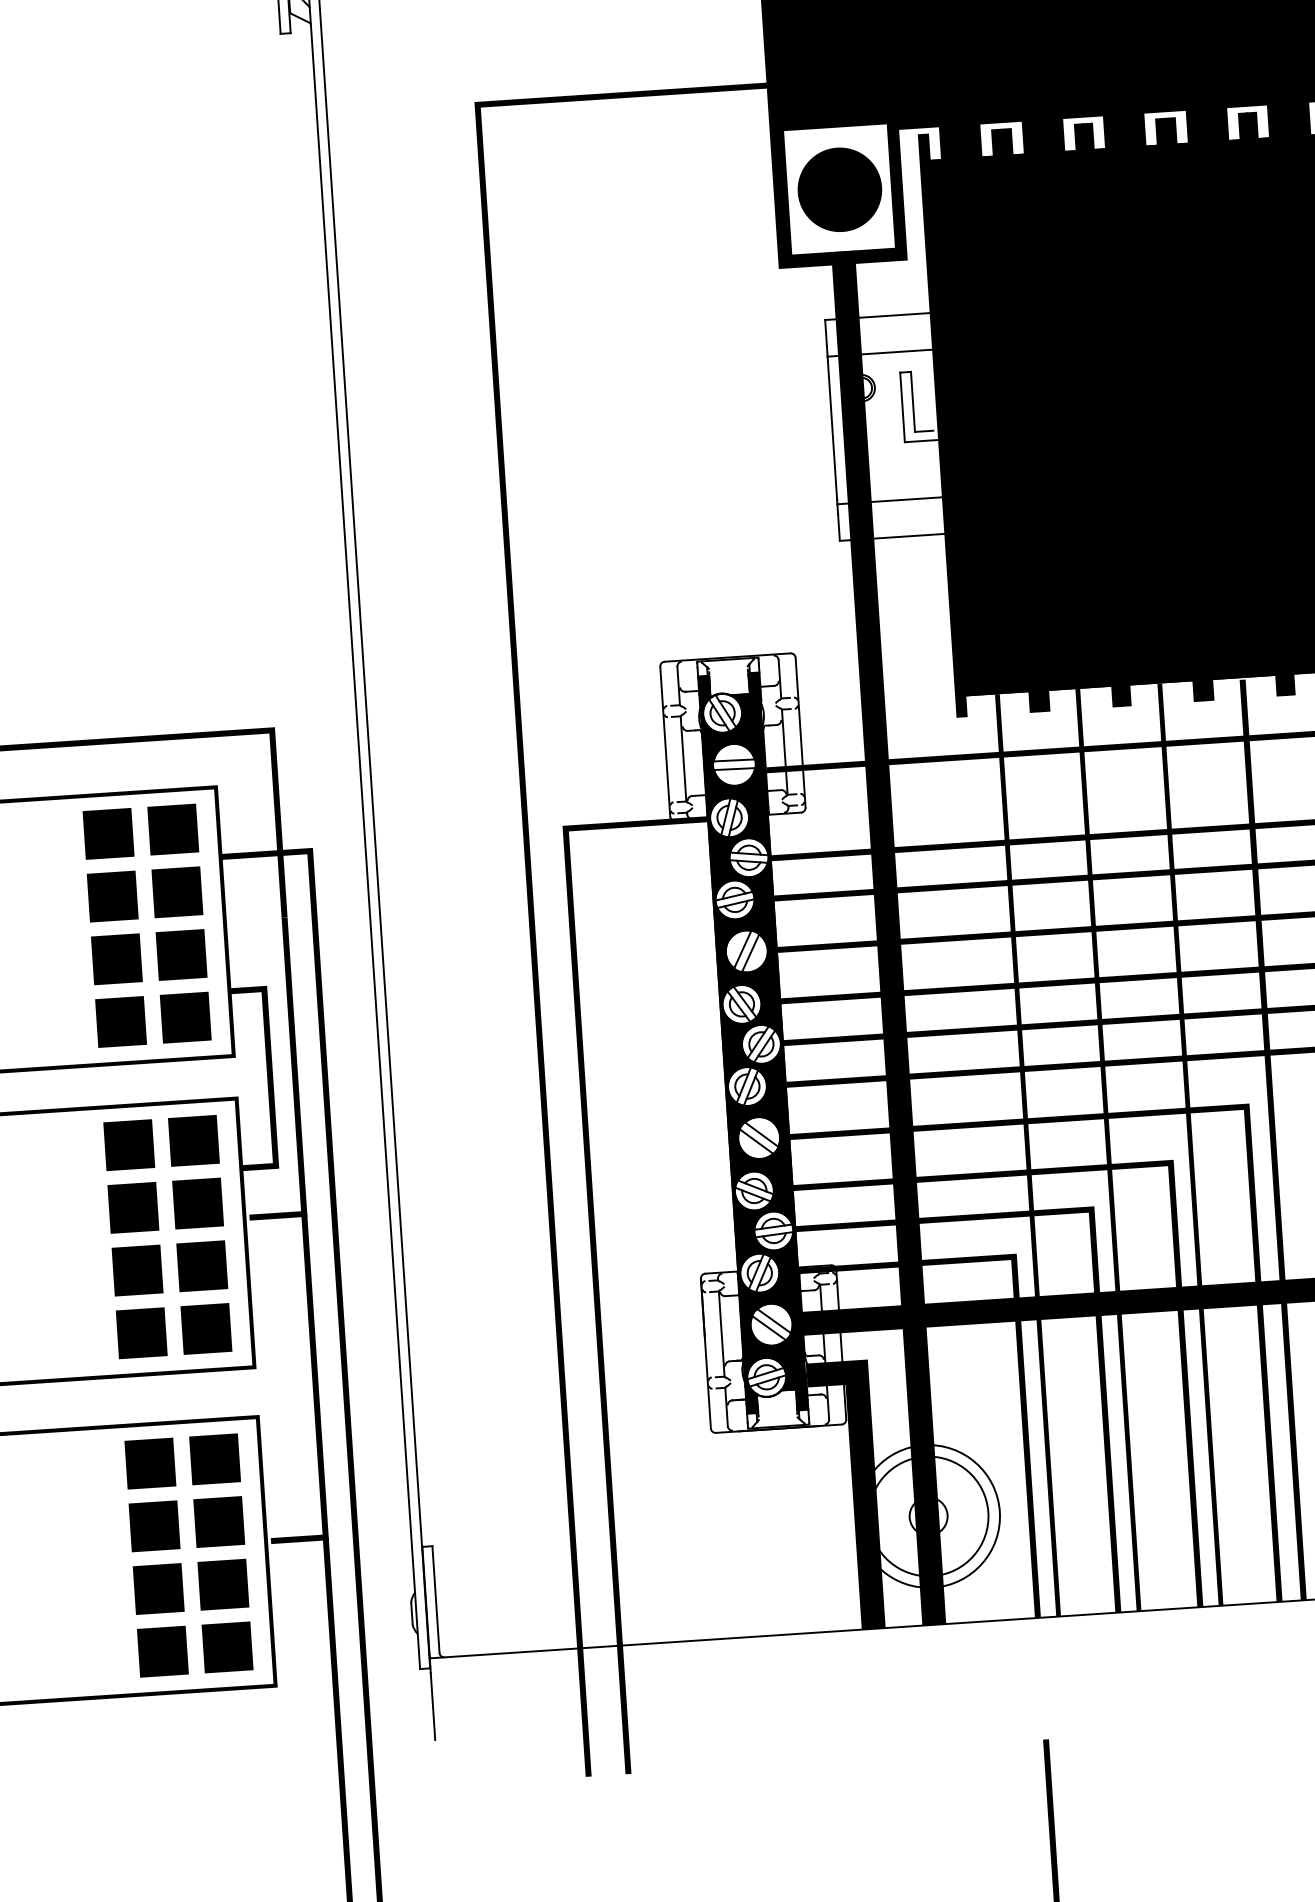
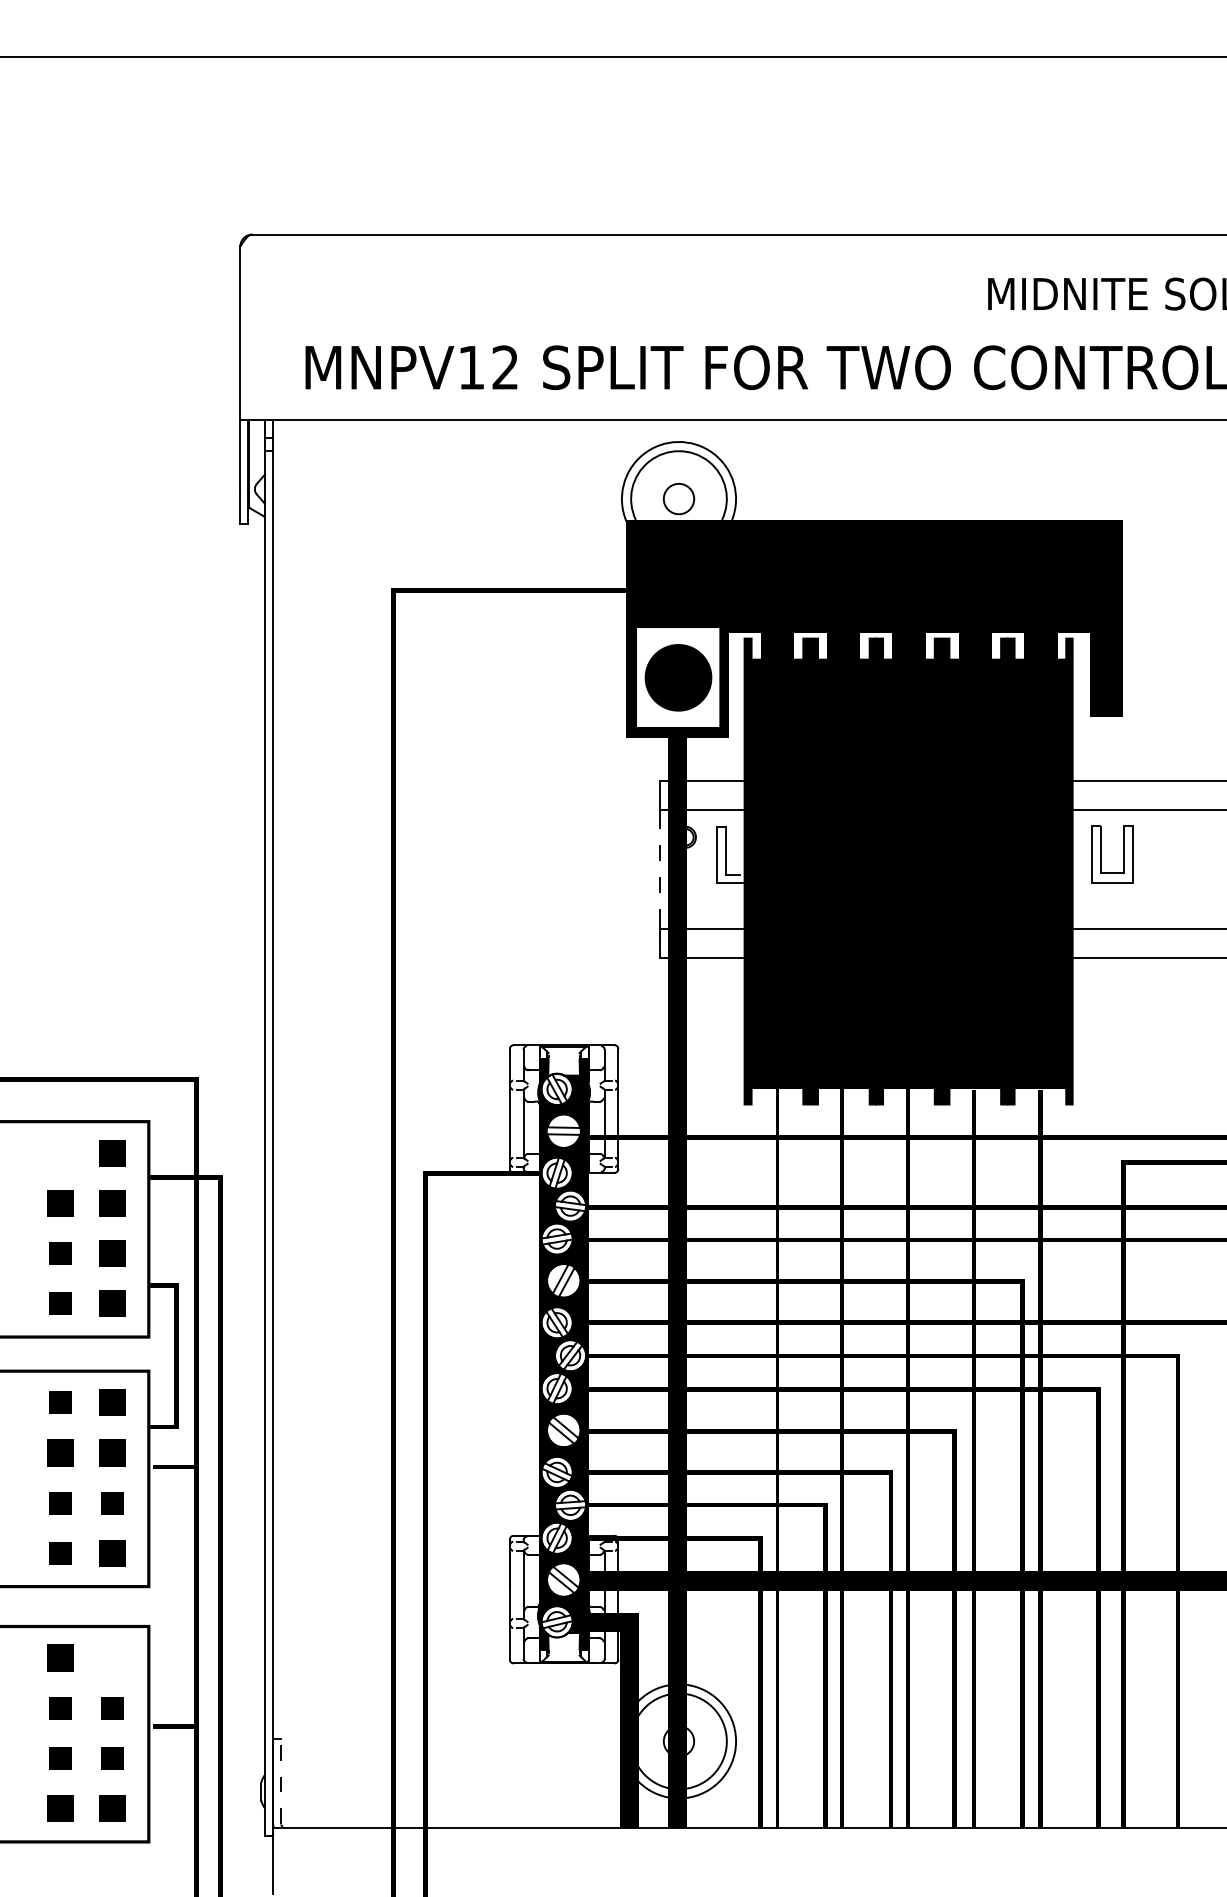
line: (832, 430) -> (659, 869), solid -> dashed
part: (173, 830) -> (112, 1153), size x0.7
part: (108, 834) -> (60, 1153), removed
part: (177, 892) -> (112, 1203), size x0.7
part: (112, 896) -> (60, 1203), size x0.7
part: (181, 954) -> (112, 1253), size x0.7
part: (116, 959) -> (60, 1253), size x0.6
part: (185, 1017) -> (112, 1303), size x0.7
part: (120, 1021) -> (60, 1303), size x0.6
part: (193, 1140) -> (112, 1402), size x0.7
part: (129, 1144) -> (60, 1402), size x0.6
part: (198, 1203) -> (112, 1452), size x0.7
part: (133, 1207) -> (60, 1452), size x0.7
part: (202, 1266) -> (112, 1503), size x0.6
part: (137, 1270) -> (60, 1503), size x0.6
part: (206, 1328) -> (112, 1553), size x0.7
part: (141, 1333) -> (60, 1553), size x0.6
part: (215, 1458) -> (112, 1657), removed
part: (150, 1463) -> (60, 1657), size x0.7
part: (219, 1522) -> (112, 1708), size x0.6
part: (154, 1526) -> (60, 1708), size x0.6
part: (223, 1584) -> (112, 1758), size x0.6
part: (158, 1589) -> (60, 1758), size x0.6
line: (436, 1599) -> (281, 1781), solid -> dashed
part: (227, 1647) -> (112, 1808), size x0.7
part: (162, 1651) -> (60, 1808), size x0.7

